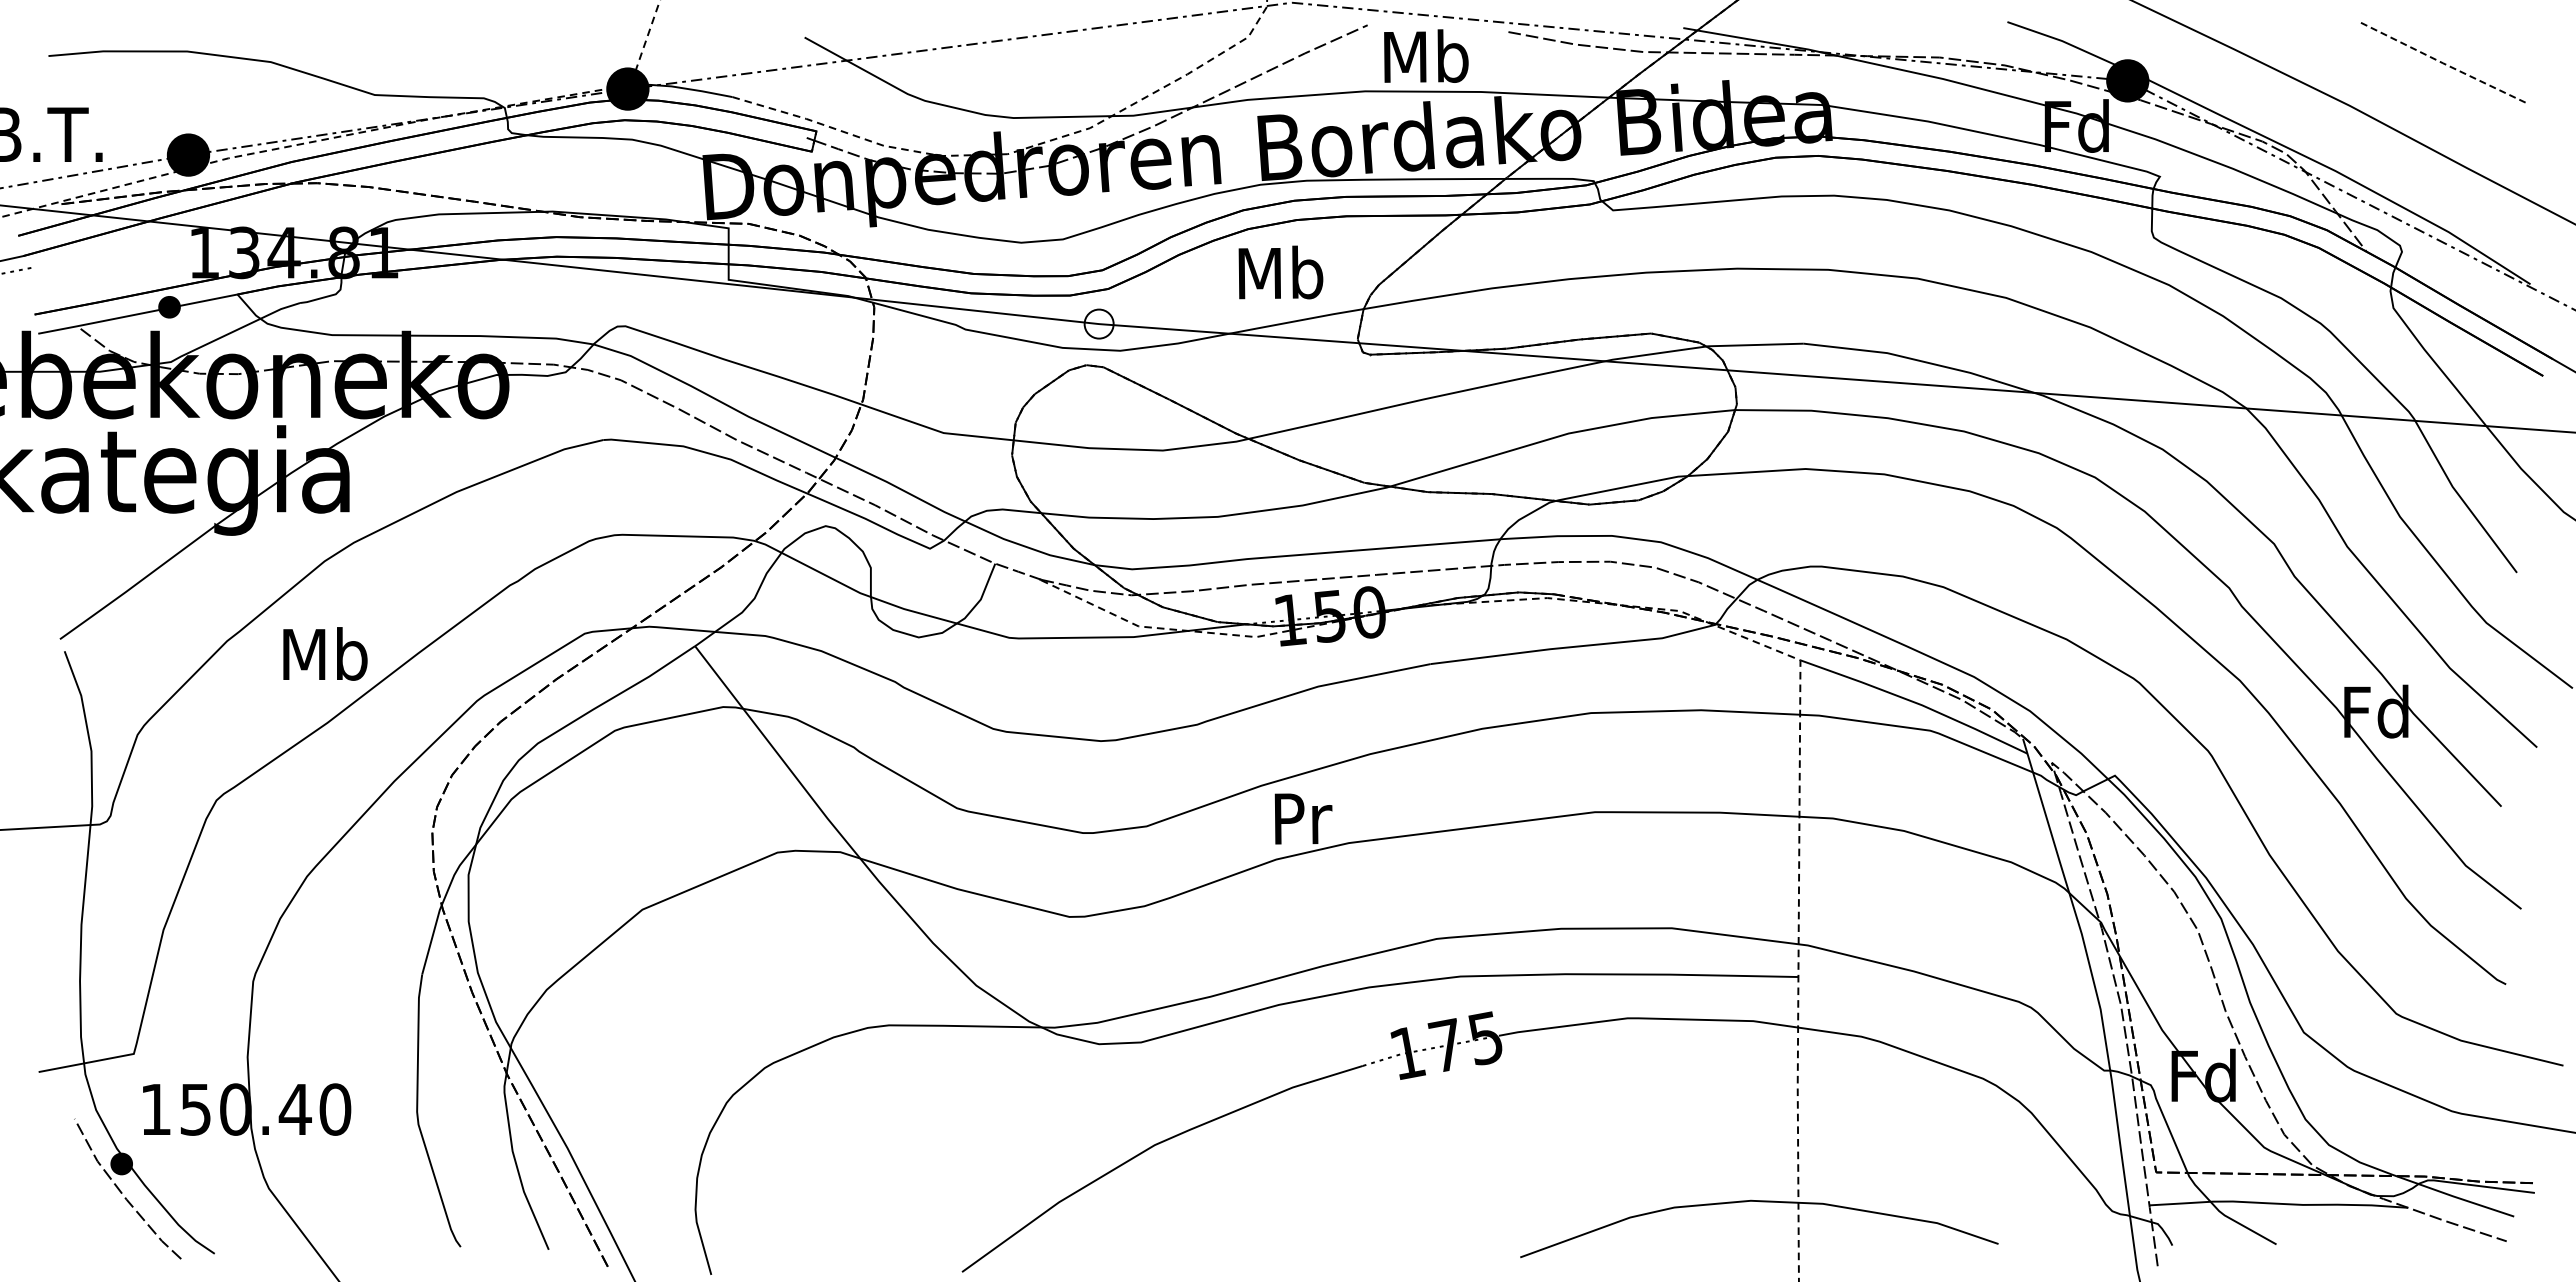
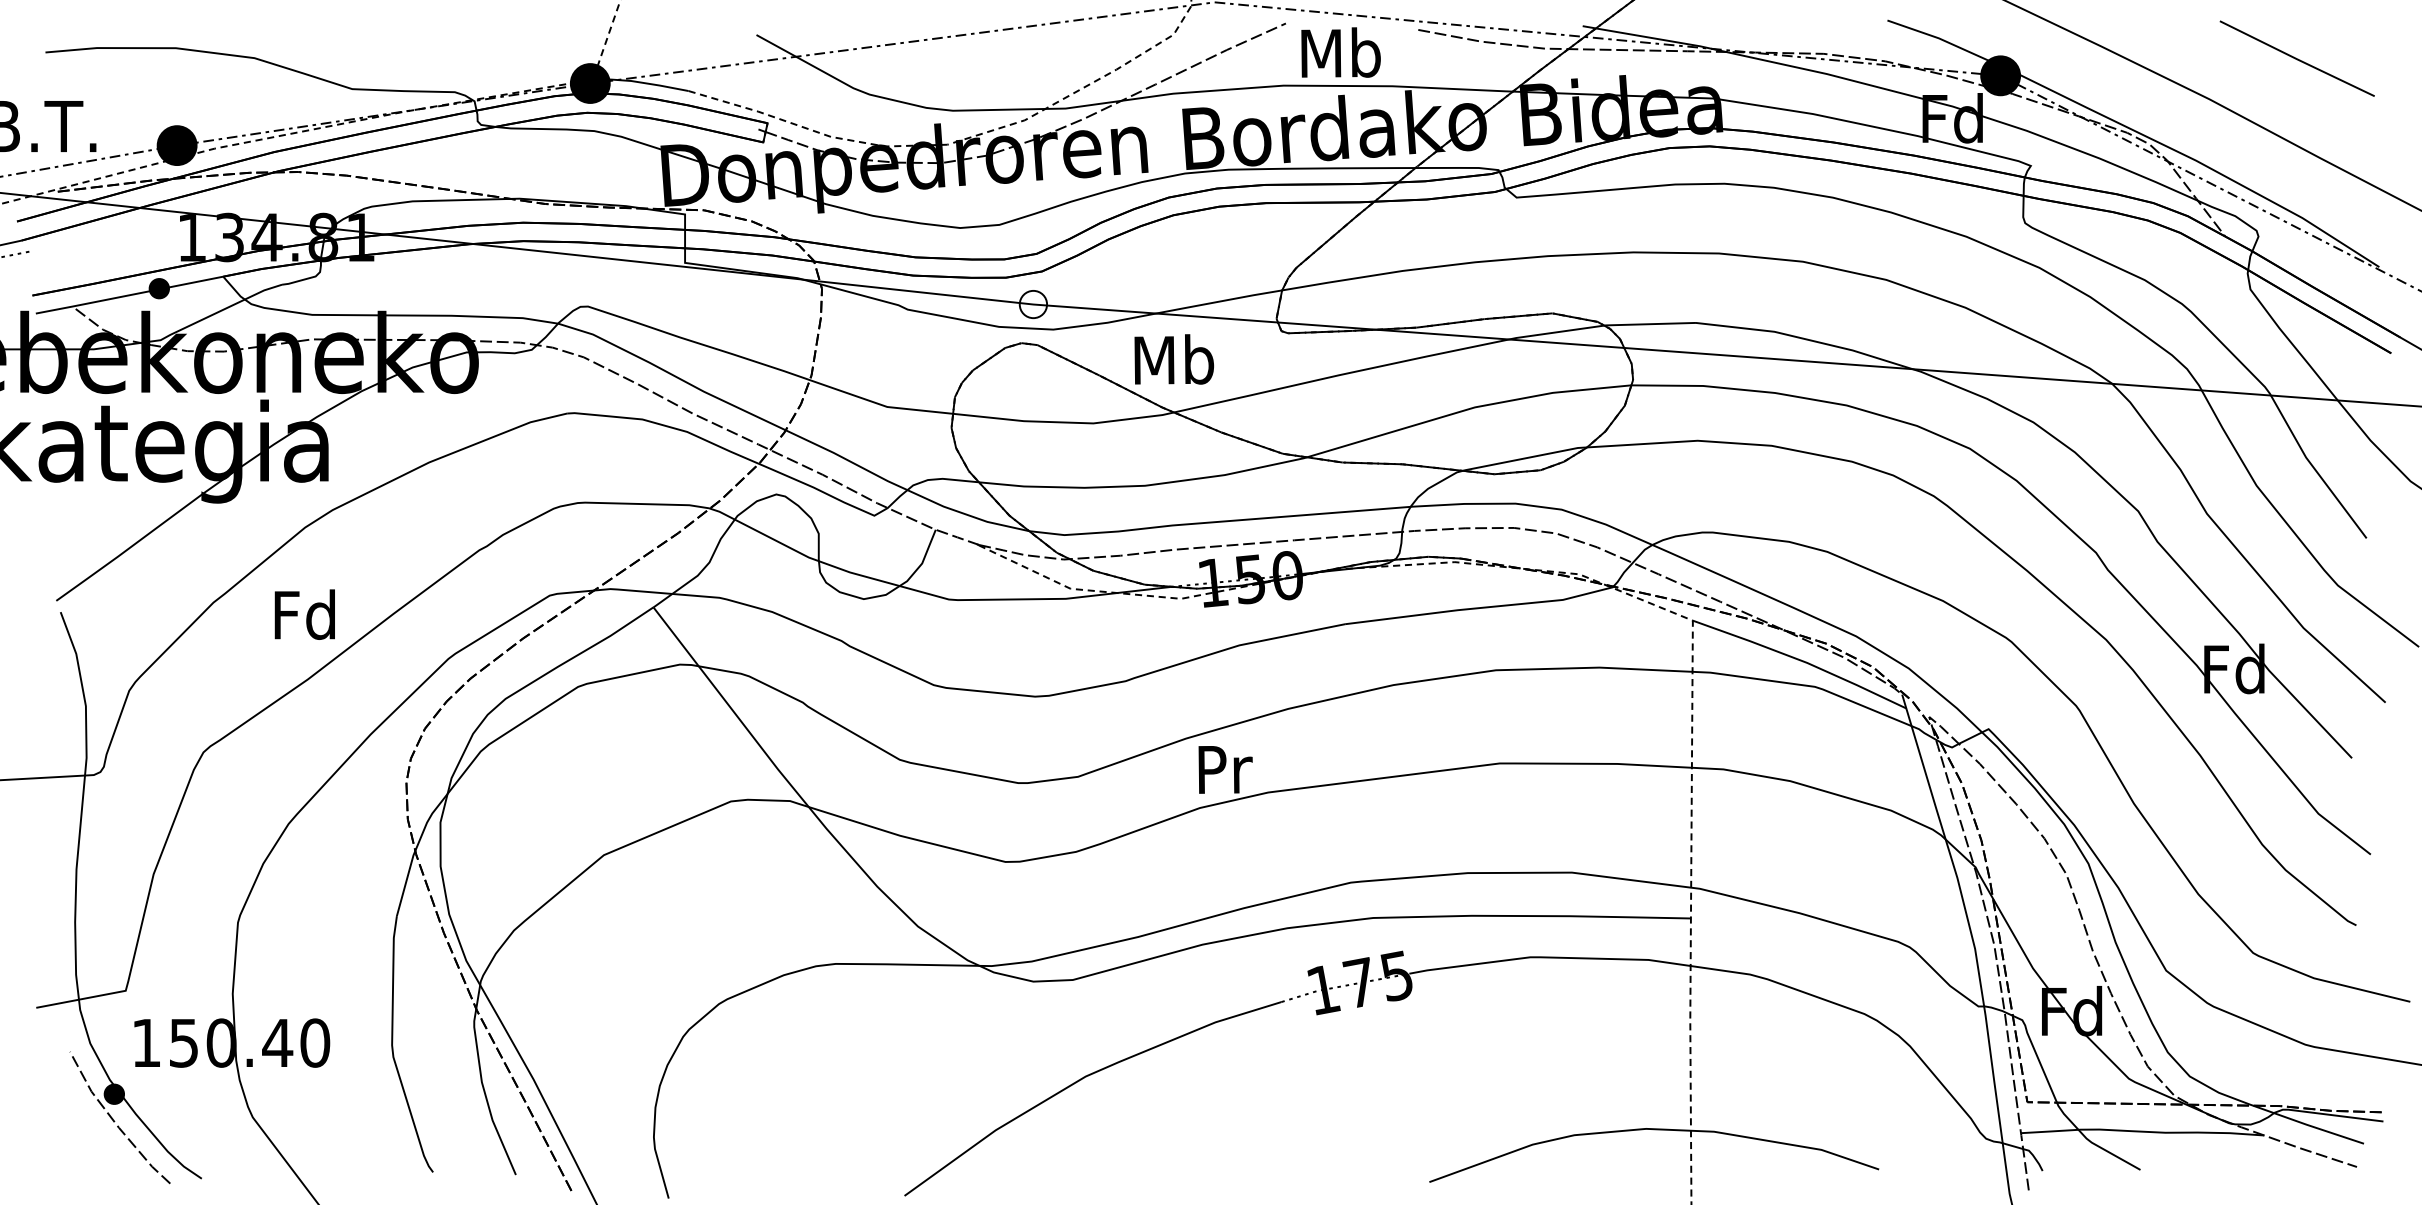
line: (2443, 63) -> (2297, 59), dashed -> solid
text: (1280, 272) -> (1173, 359), moved
text: (325, 653) -> (305, 614), Mb -> Fd

